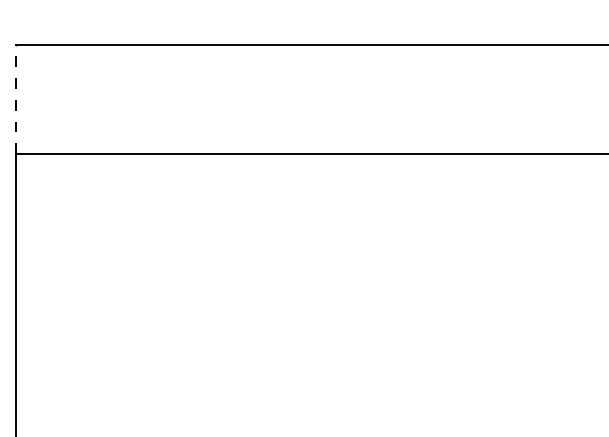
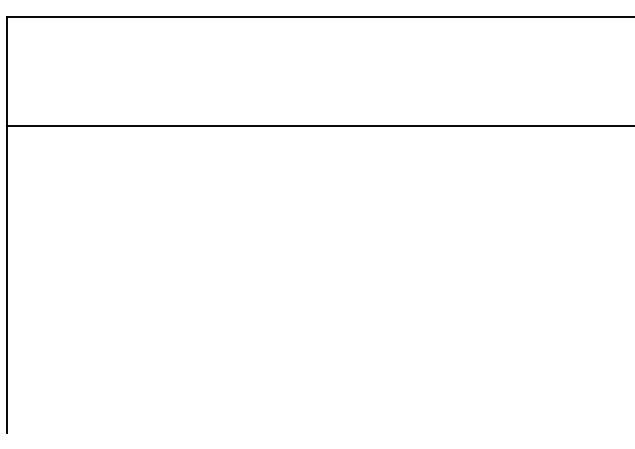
line: (16, 99) -> (7, 71), dashed -> solid

